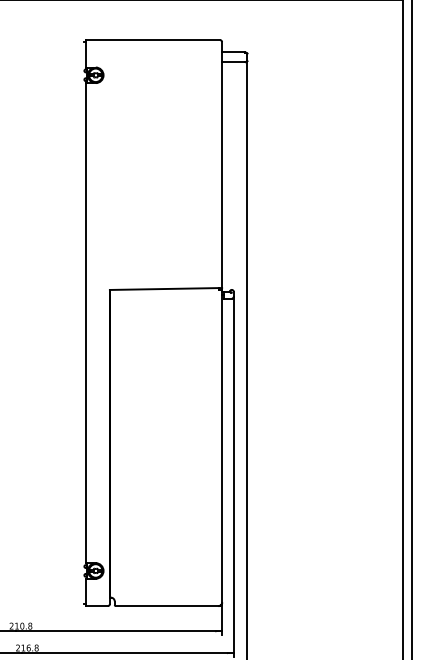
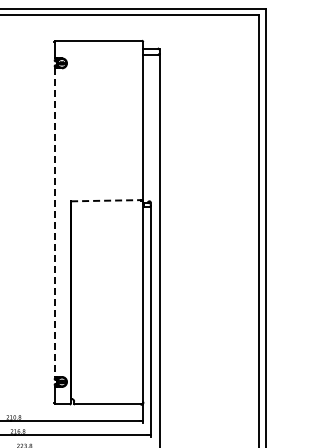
line: (166, 288) -> (107, 200), solid -> dashed
line: (85, 324) -> (55, 223), solid -> dashed

